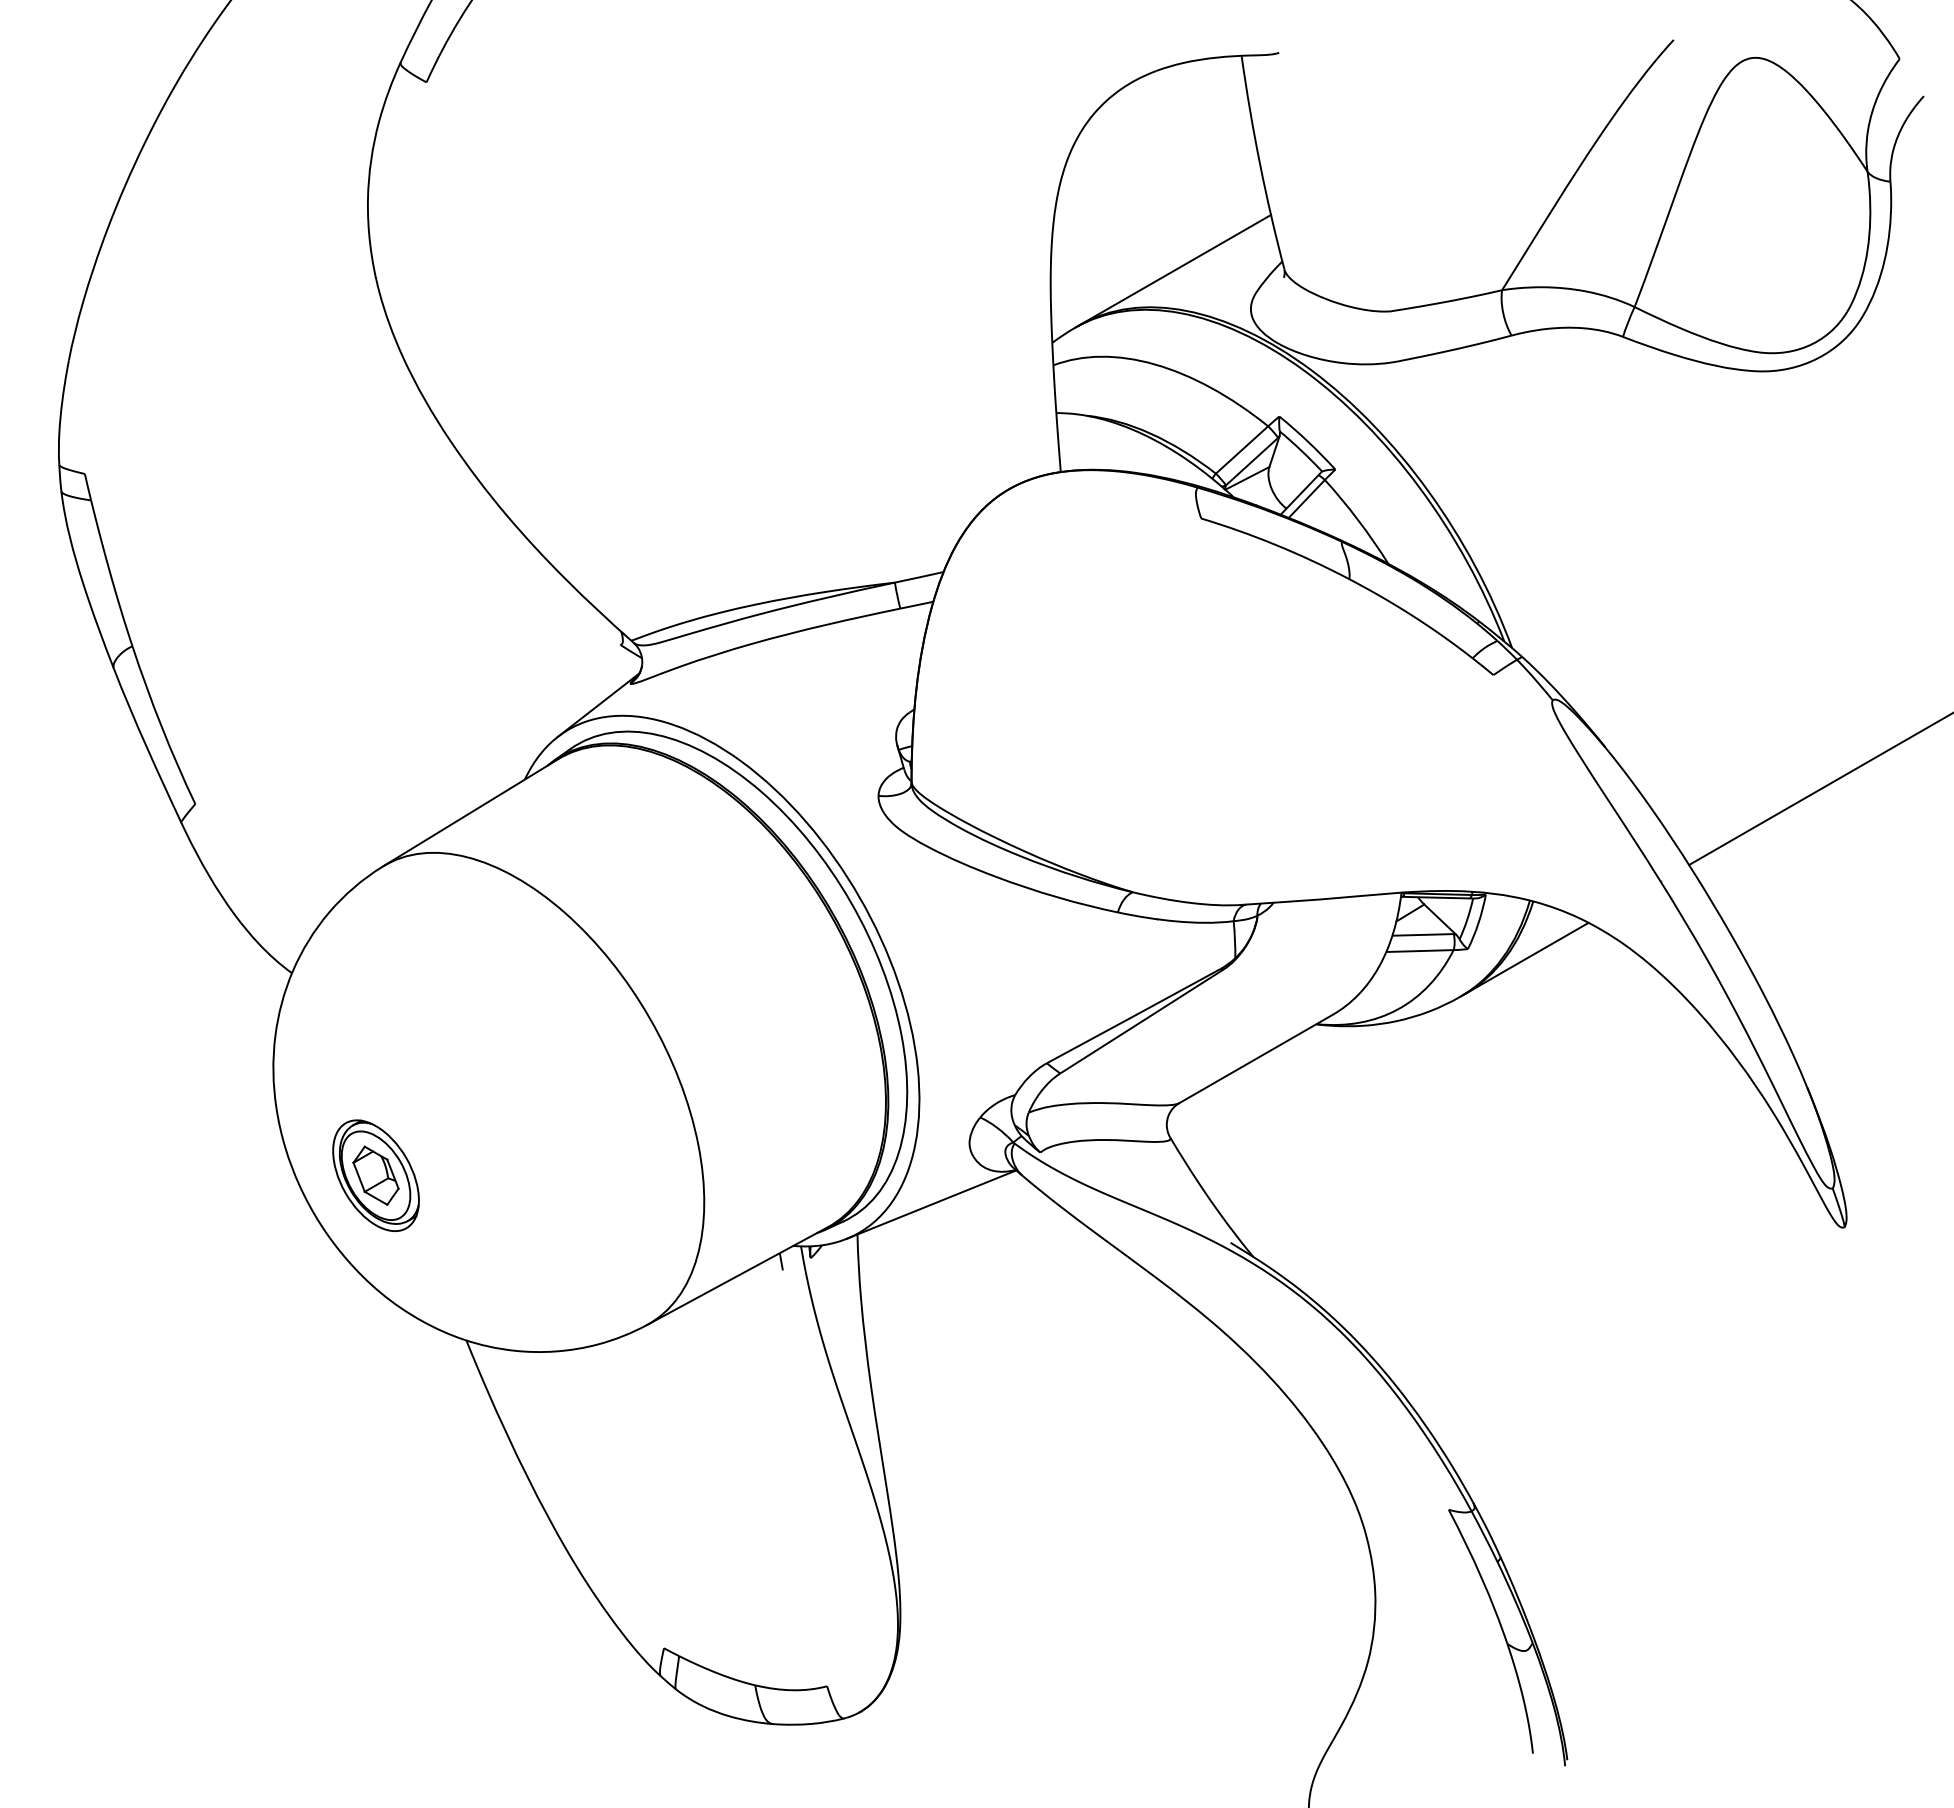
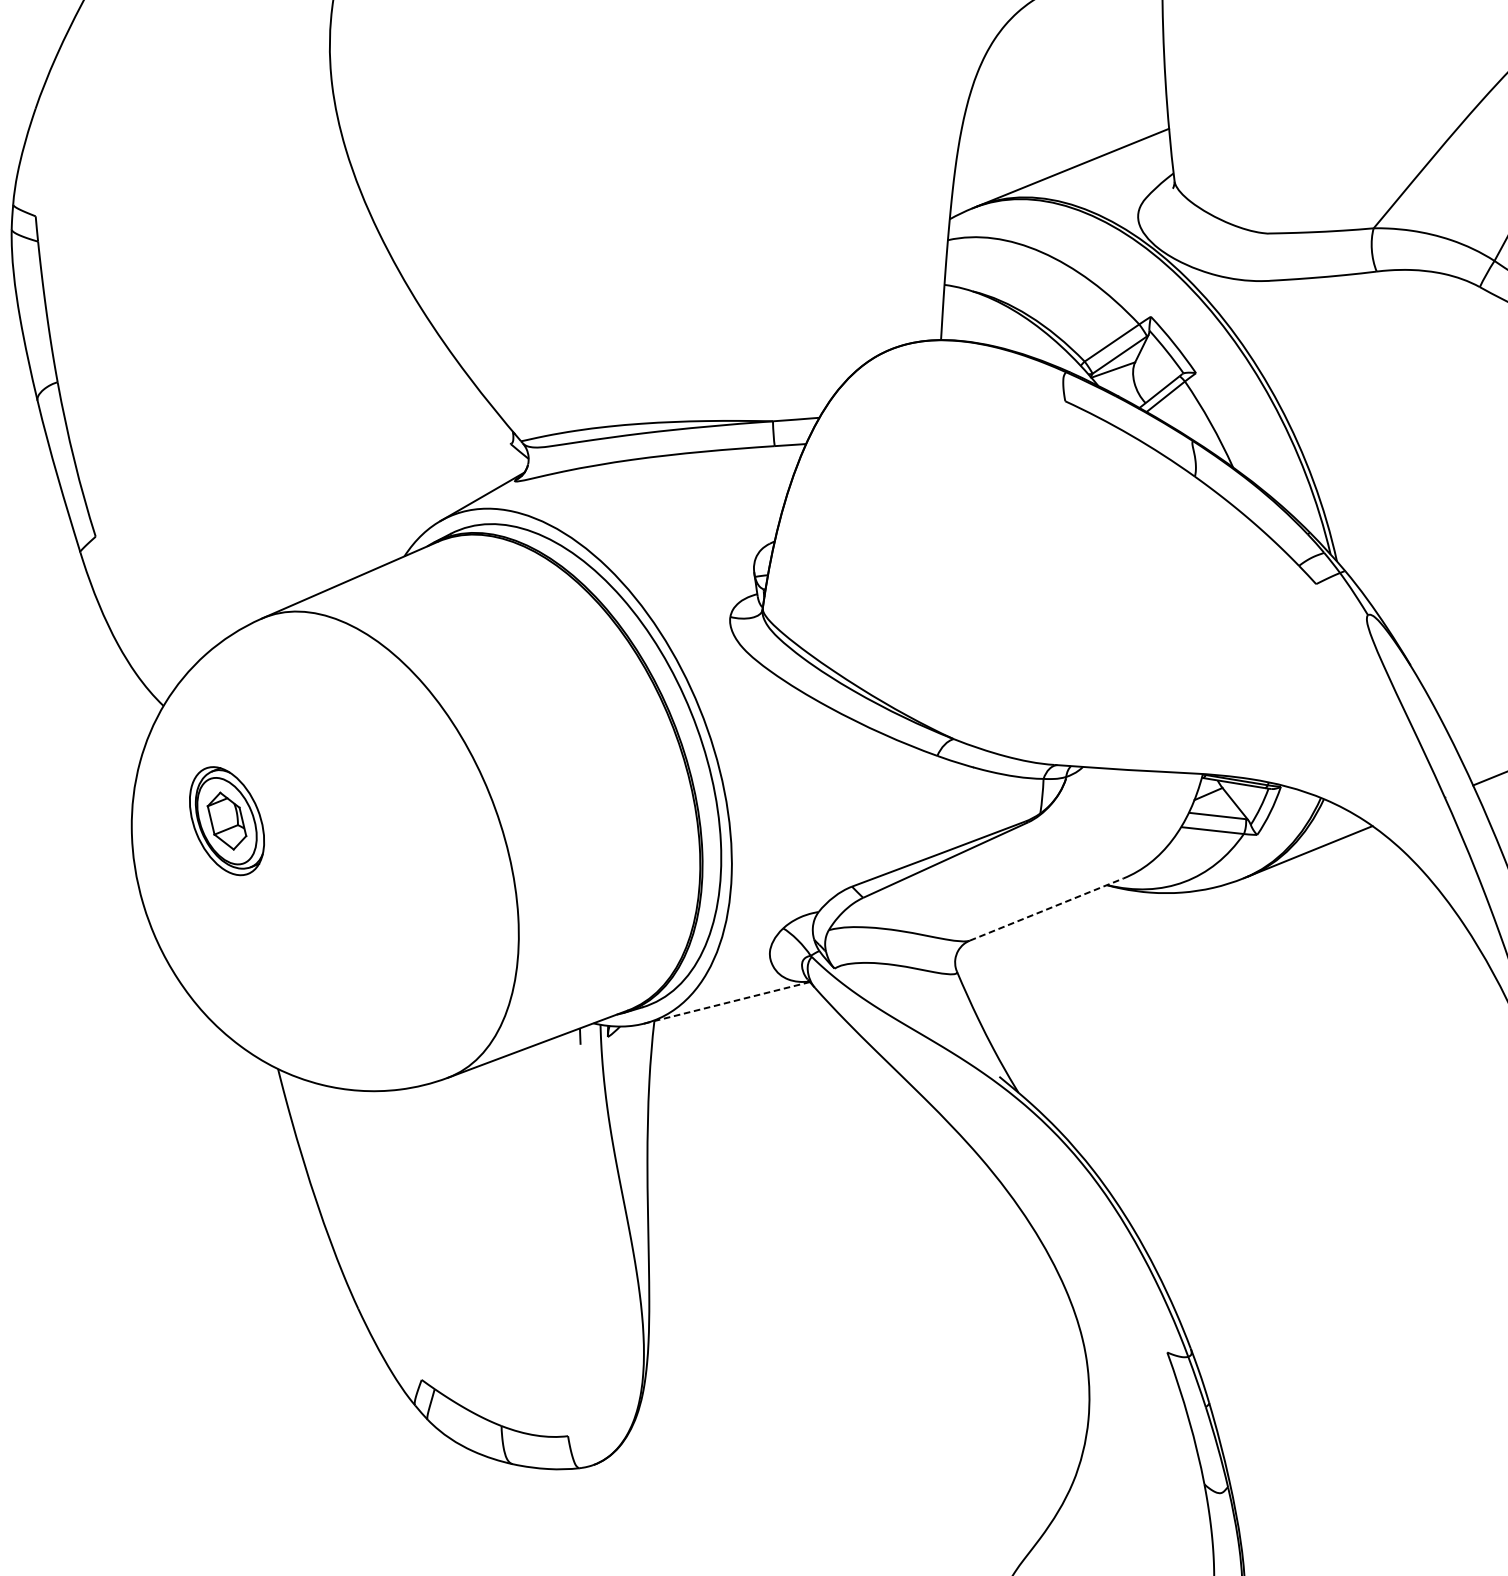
line: (1256, 1058) -> (1047, 909), solid -> dashed
part: (375, 1175) -> (226, 820), moved
line: (932, 1204) -> (727, 1002), solid -> dashed

